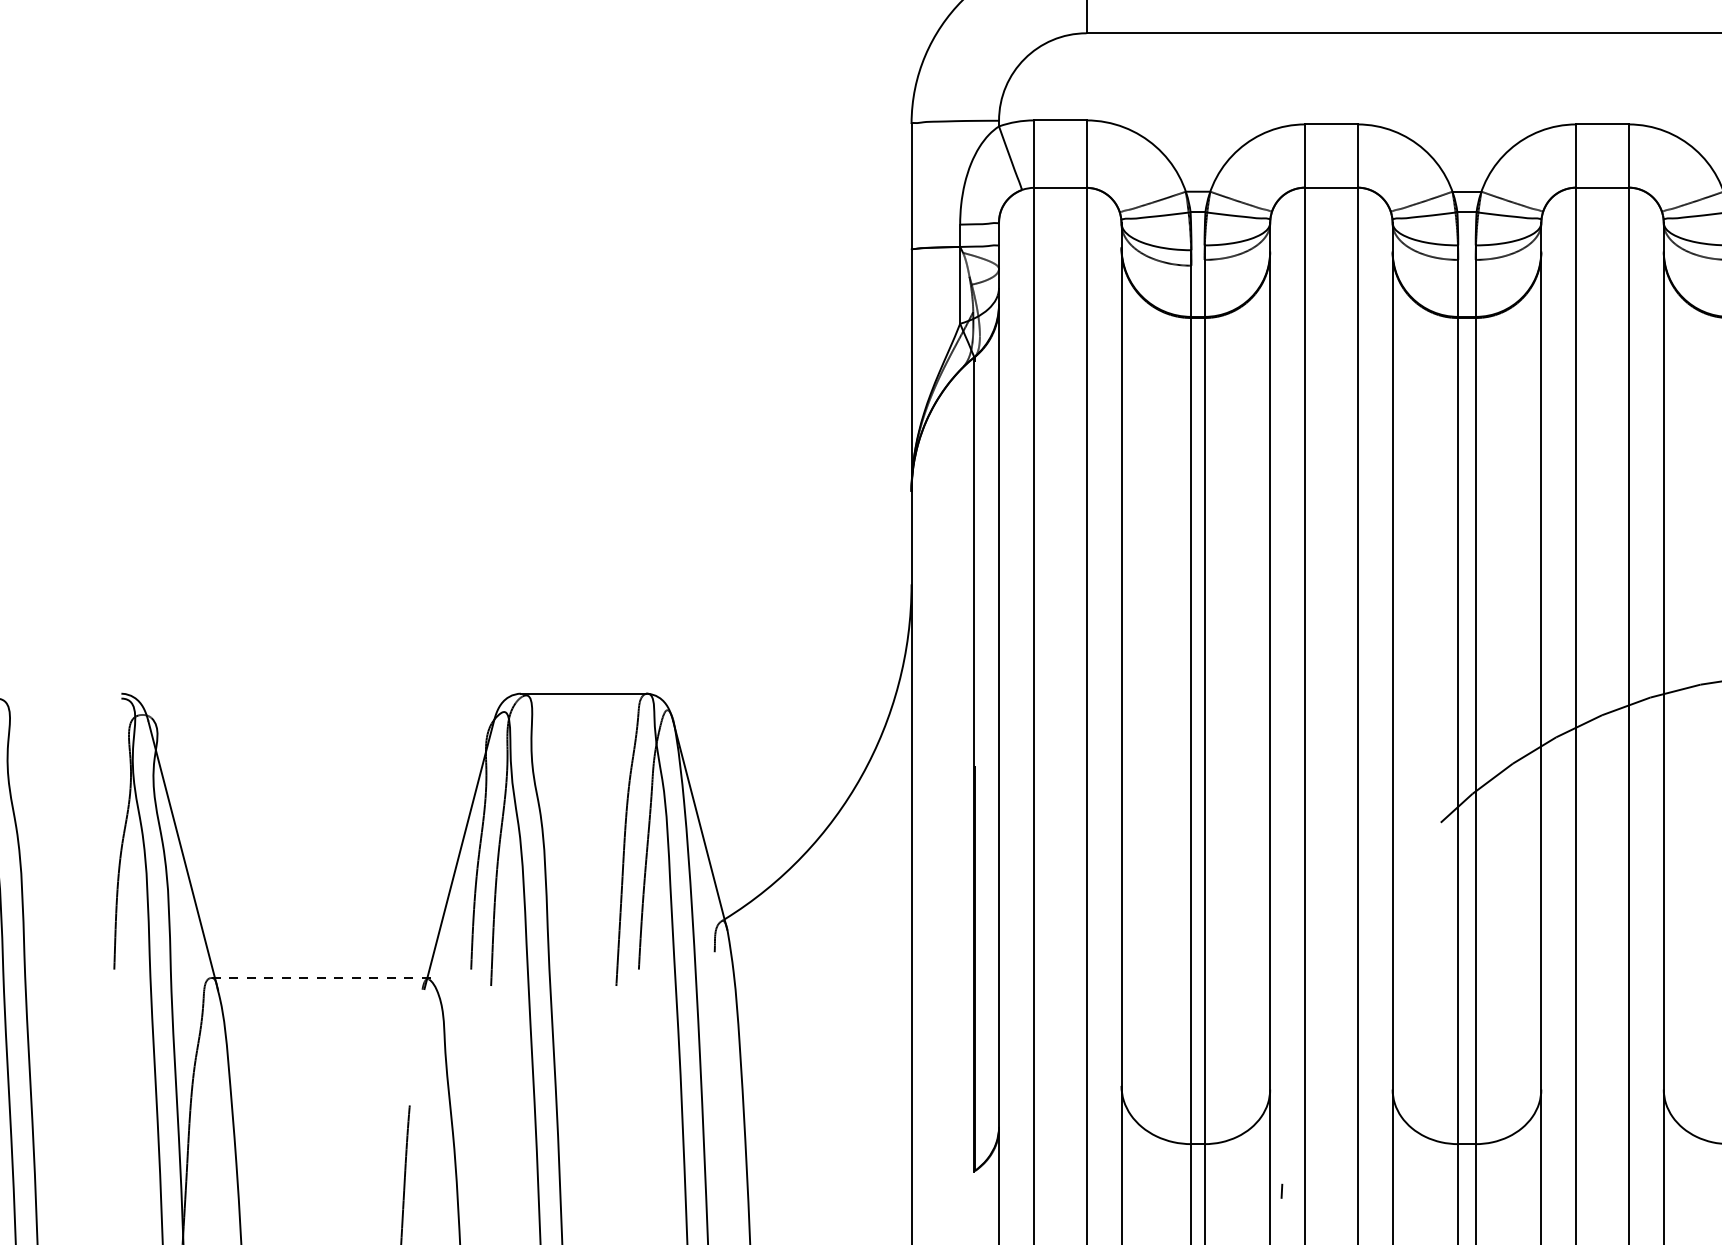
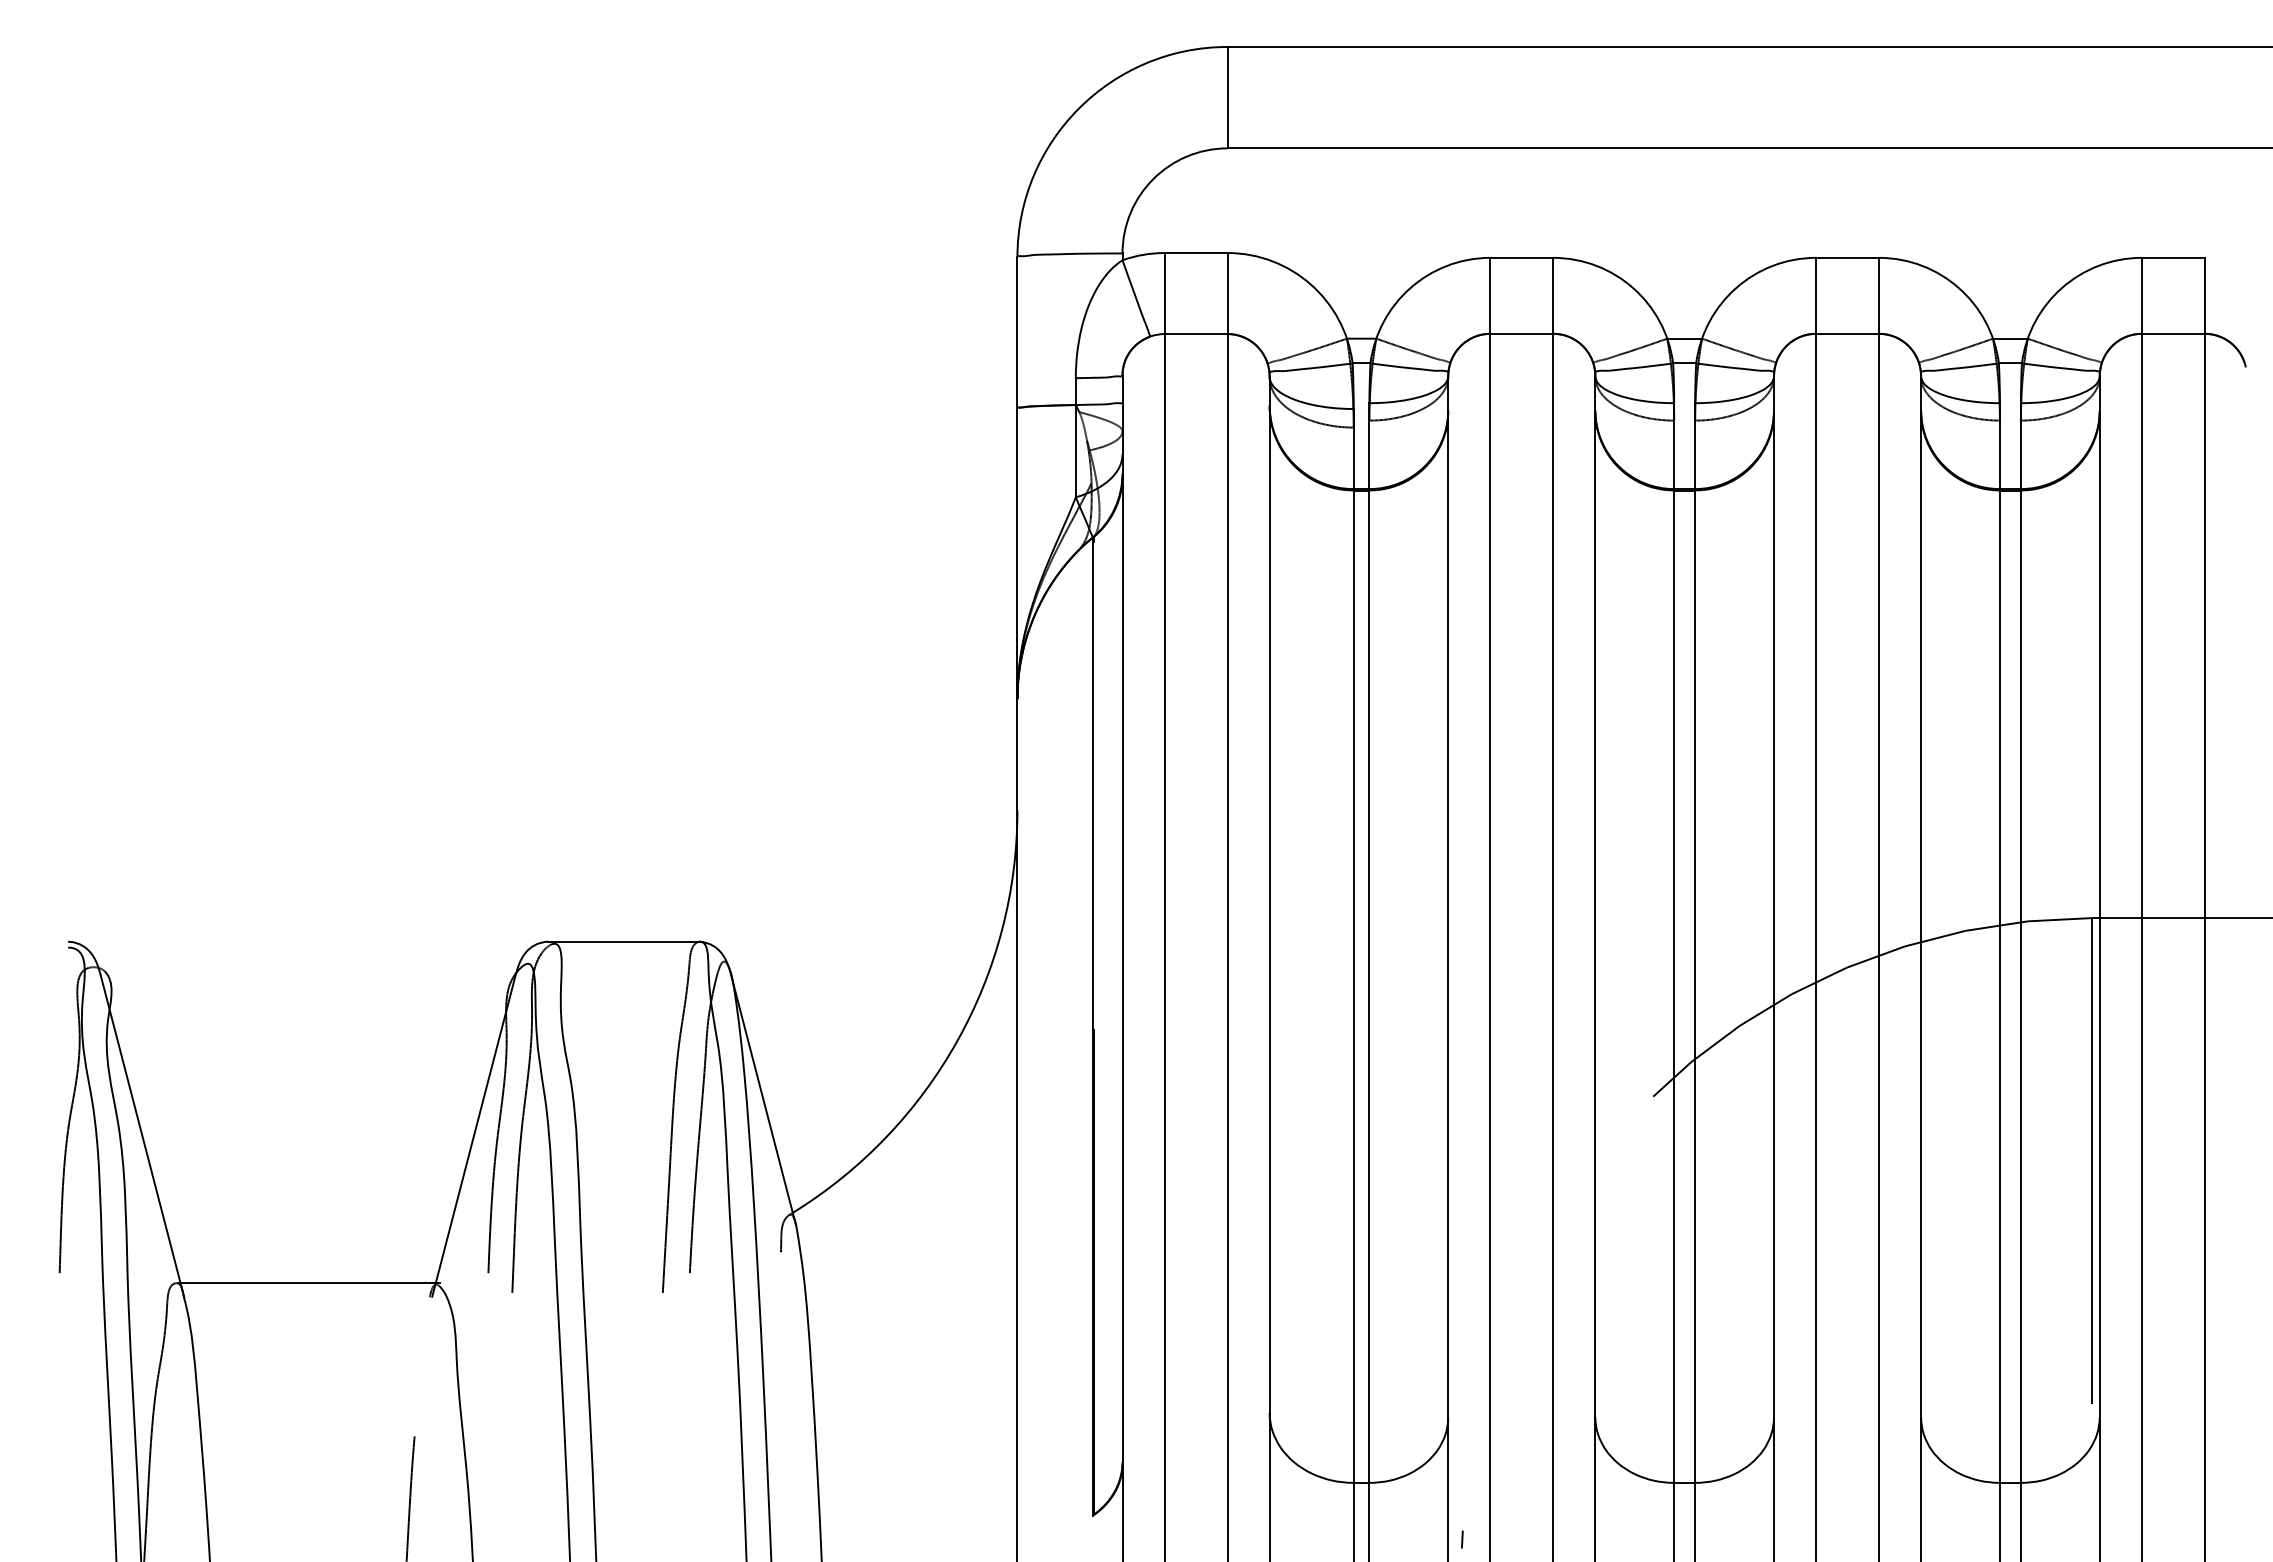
line: (322, 978) -> (309, 1283), dashed -> solid

